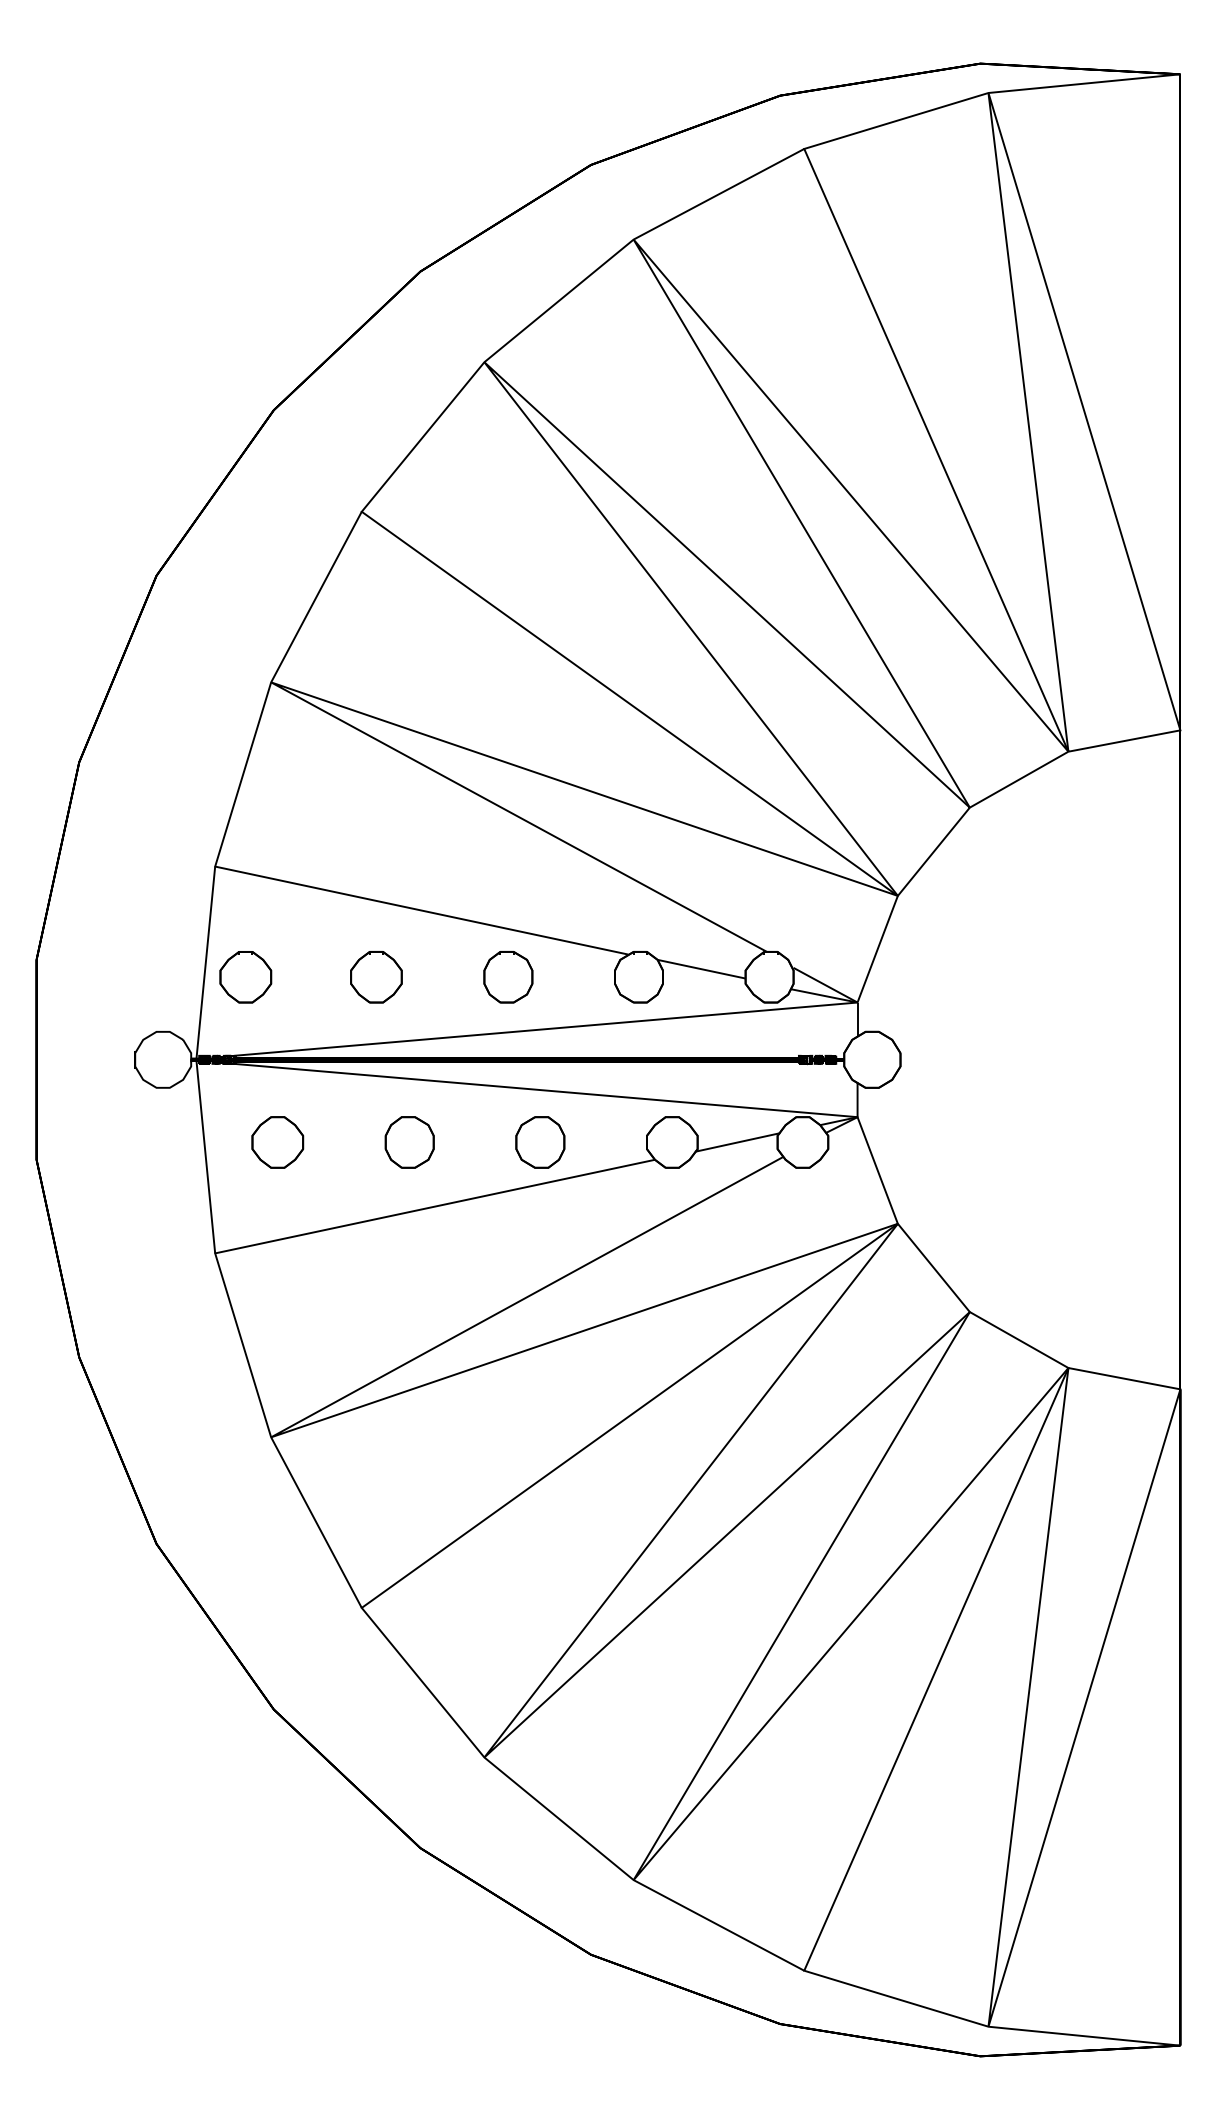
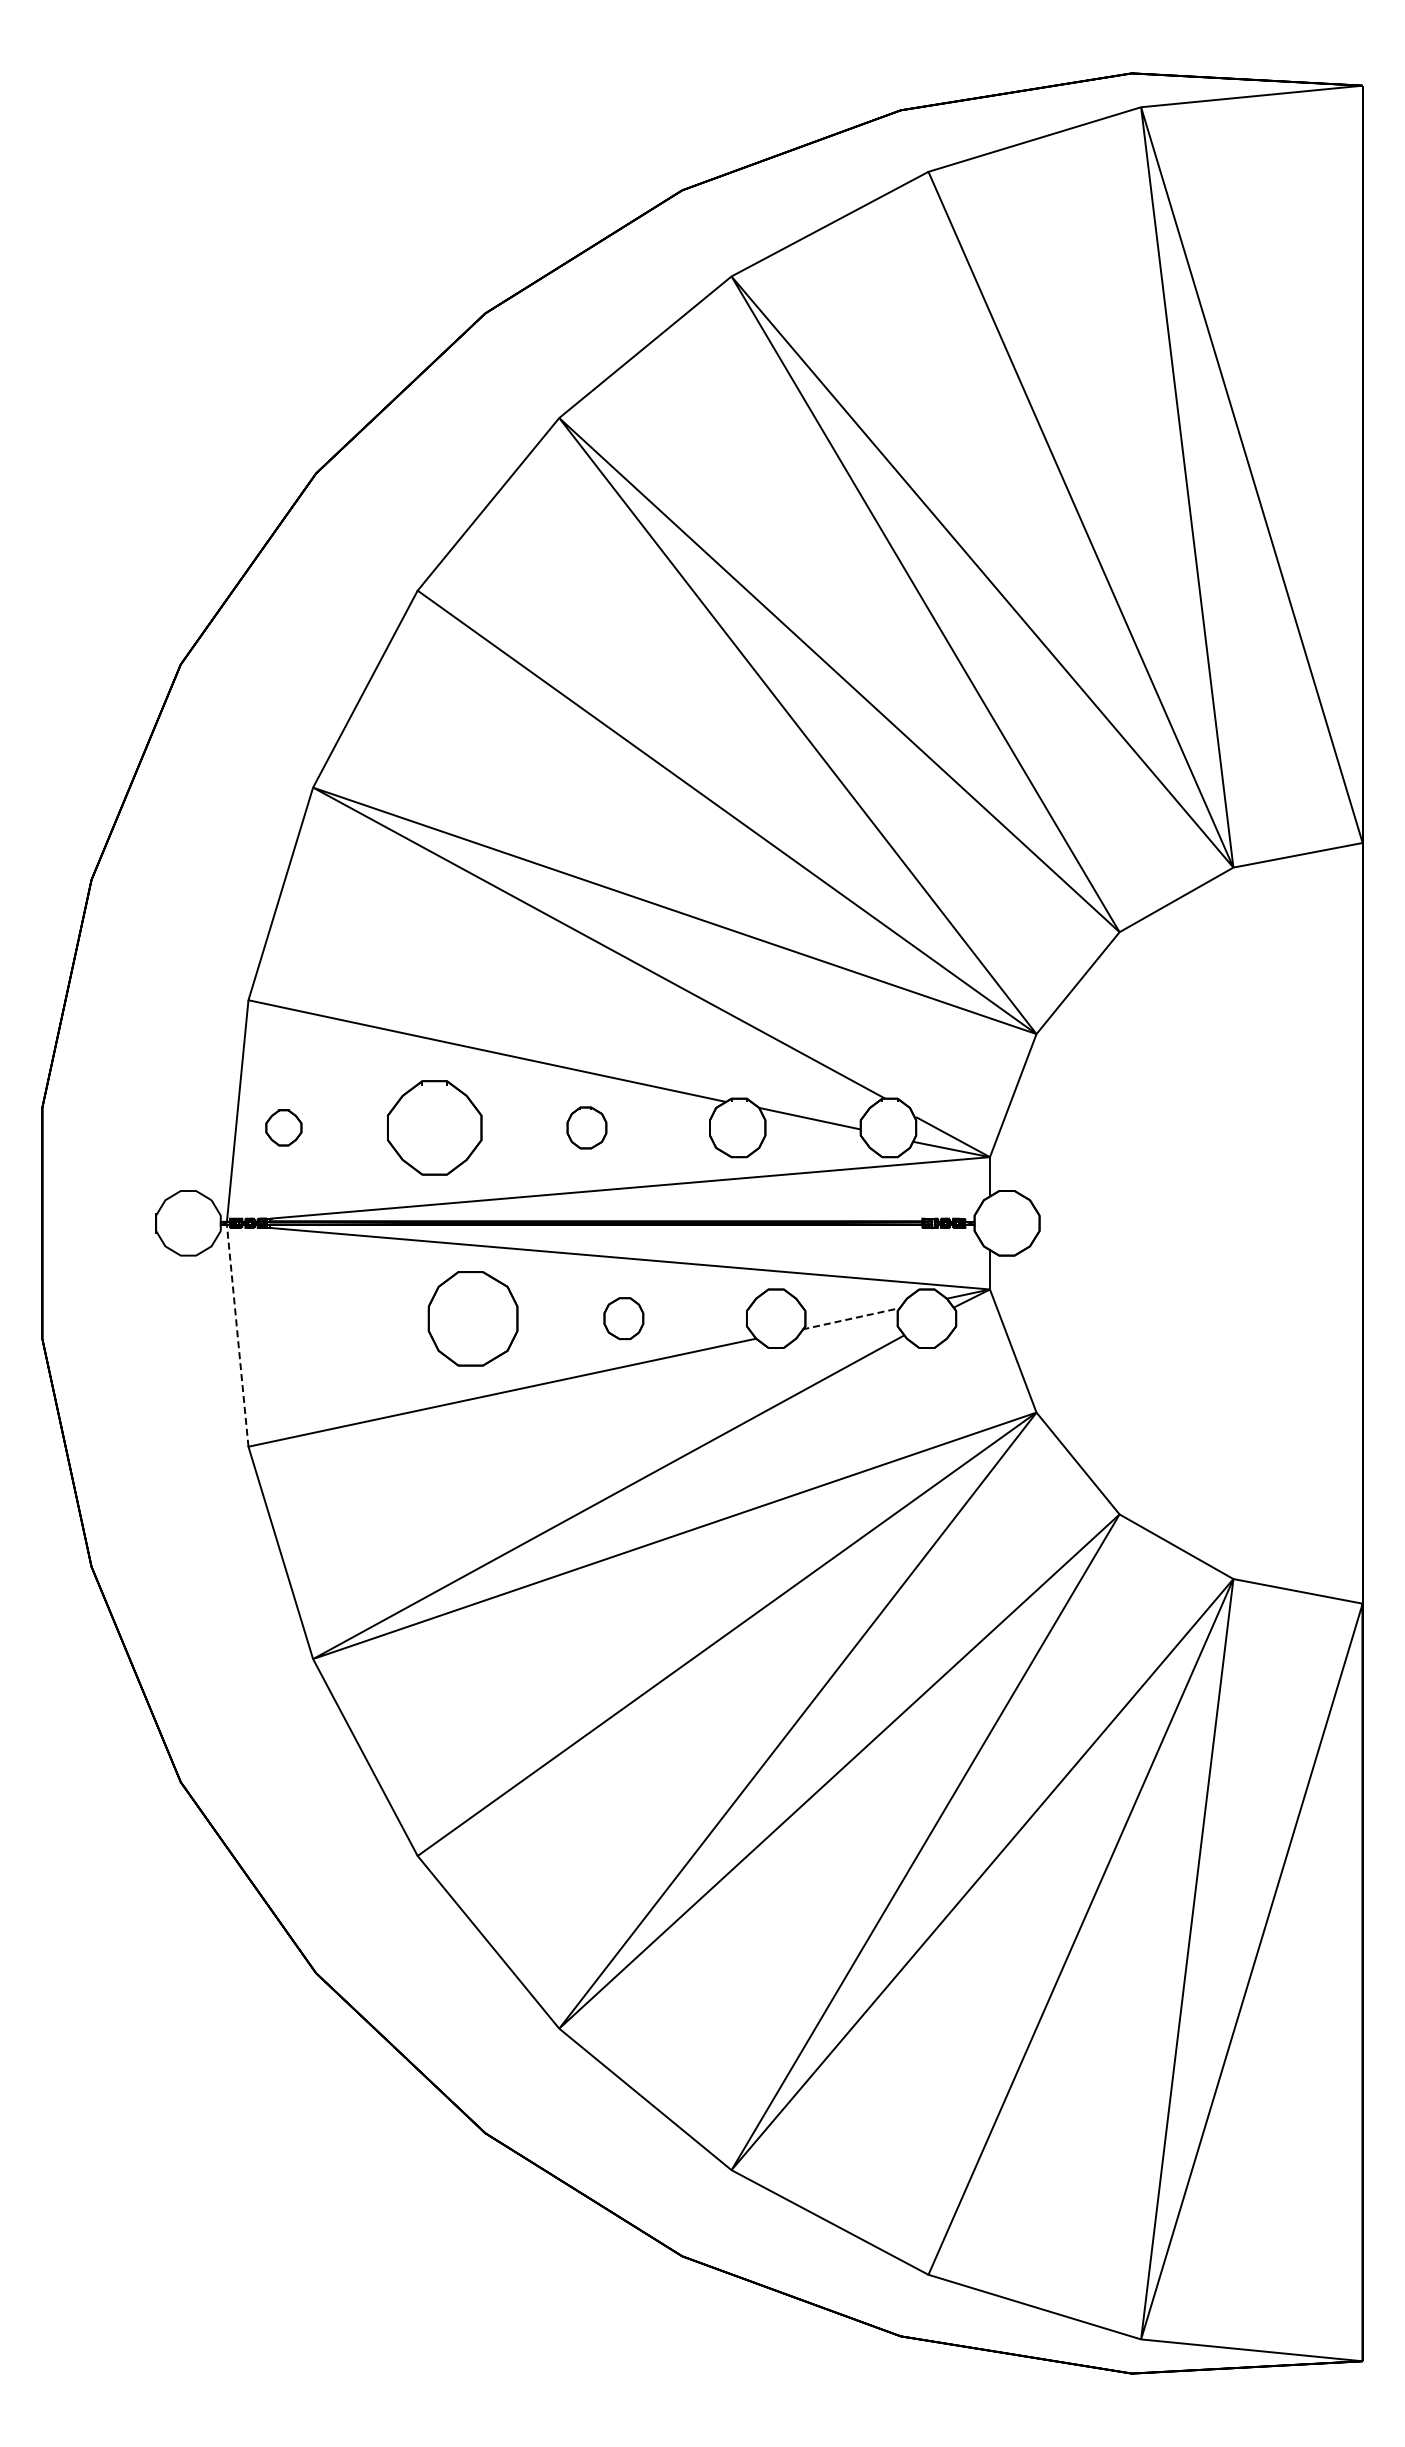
part: (245, 976) -> (283, 1127), size x0.6
part: (376, 976) -> (434, 1127), size x1.6
part: (508, 976) -> (586, 1127), size x0.7
part: (277, 1142) -> (320, 1318), removed
part: (409, 1142) -> (472, 1318), size x1.6
part: (540, 1142) -> (623, 1318), size x0.7
line: (738, 1142) -> (852, 1318), solid -> dashed
line: (205, 1157) -> (237, 1335), solid -> dashed

